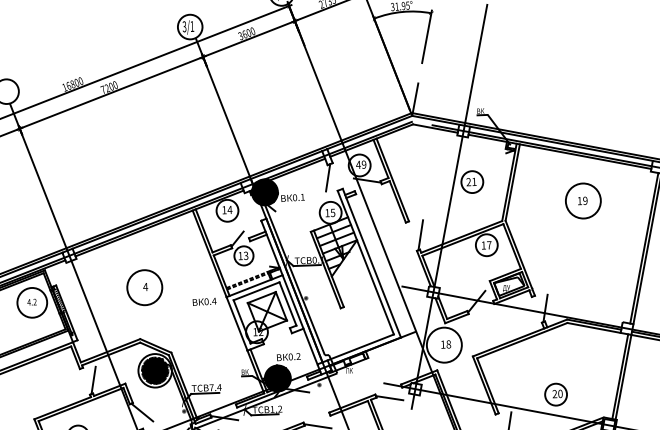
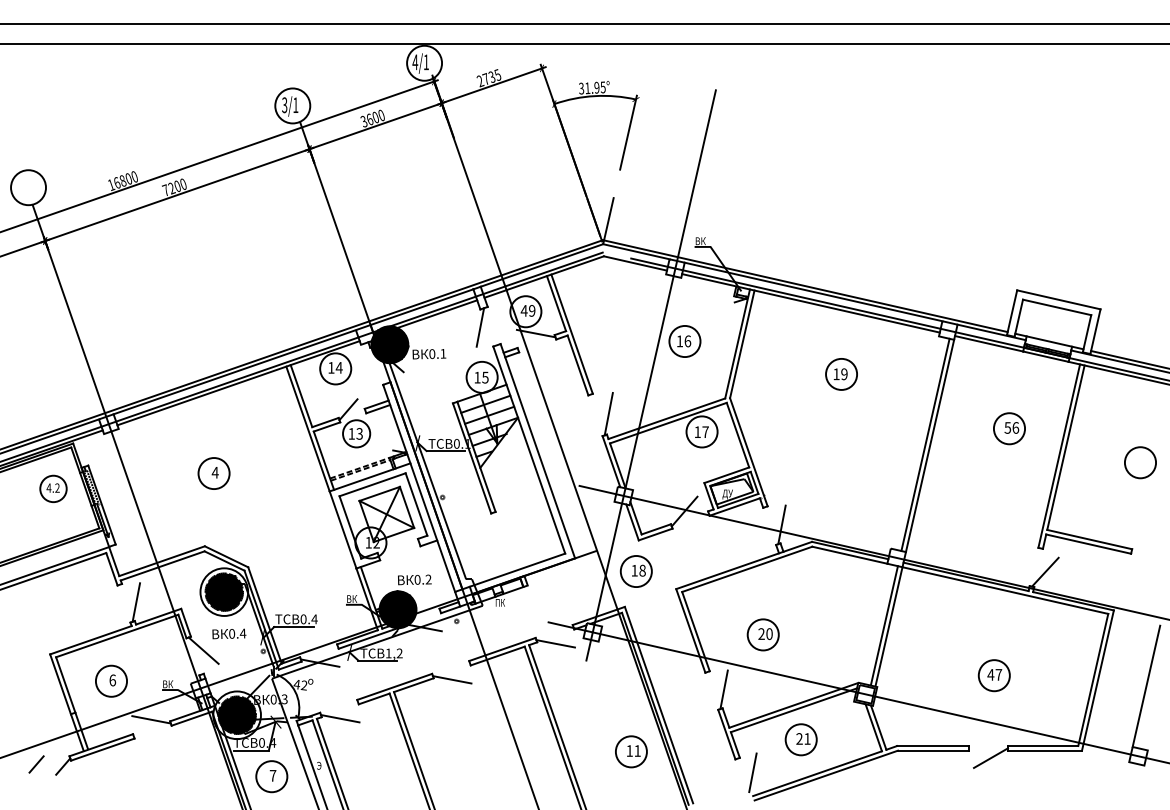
text: (471, 182) -> (683, 341), 21 -> 16
circle: (583, 200) -> (841, 373), size x0.62
circle: (144, 287) -> (213, 473), size x0.62
text: (204, 301) -> (229, 633), moved
circle: (32, 302) -> (53, 488), size x0.62
circle: (443, 345) -> (635, 571), size x0.62
text: (211, 387) -> (303, 619), 7.4 -> 0.4
part: (555, 394) -> (762, 634), moved

